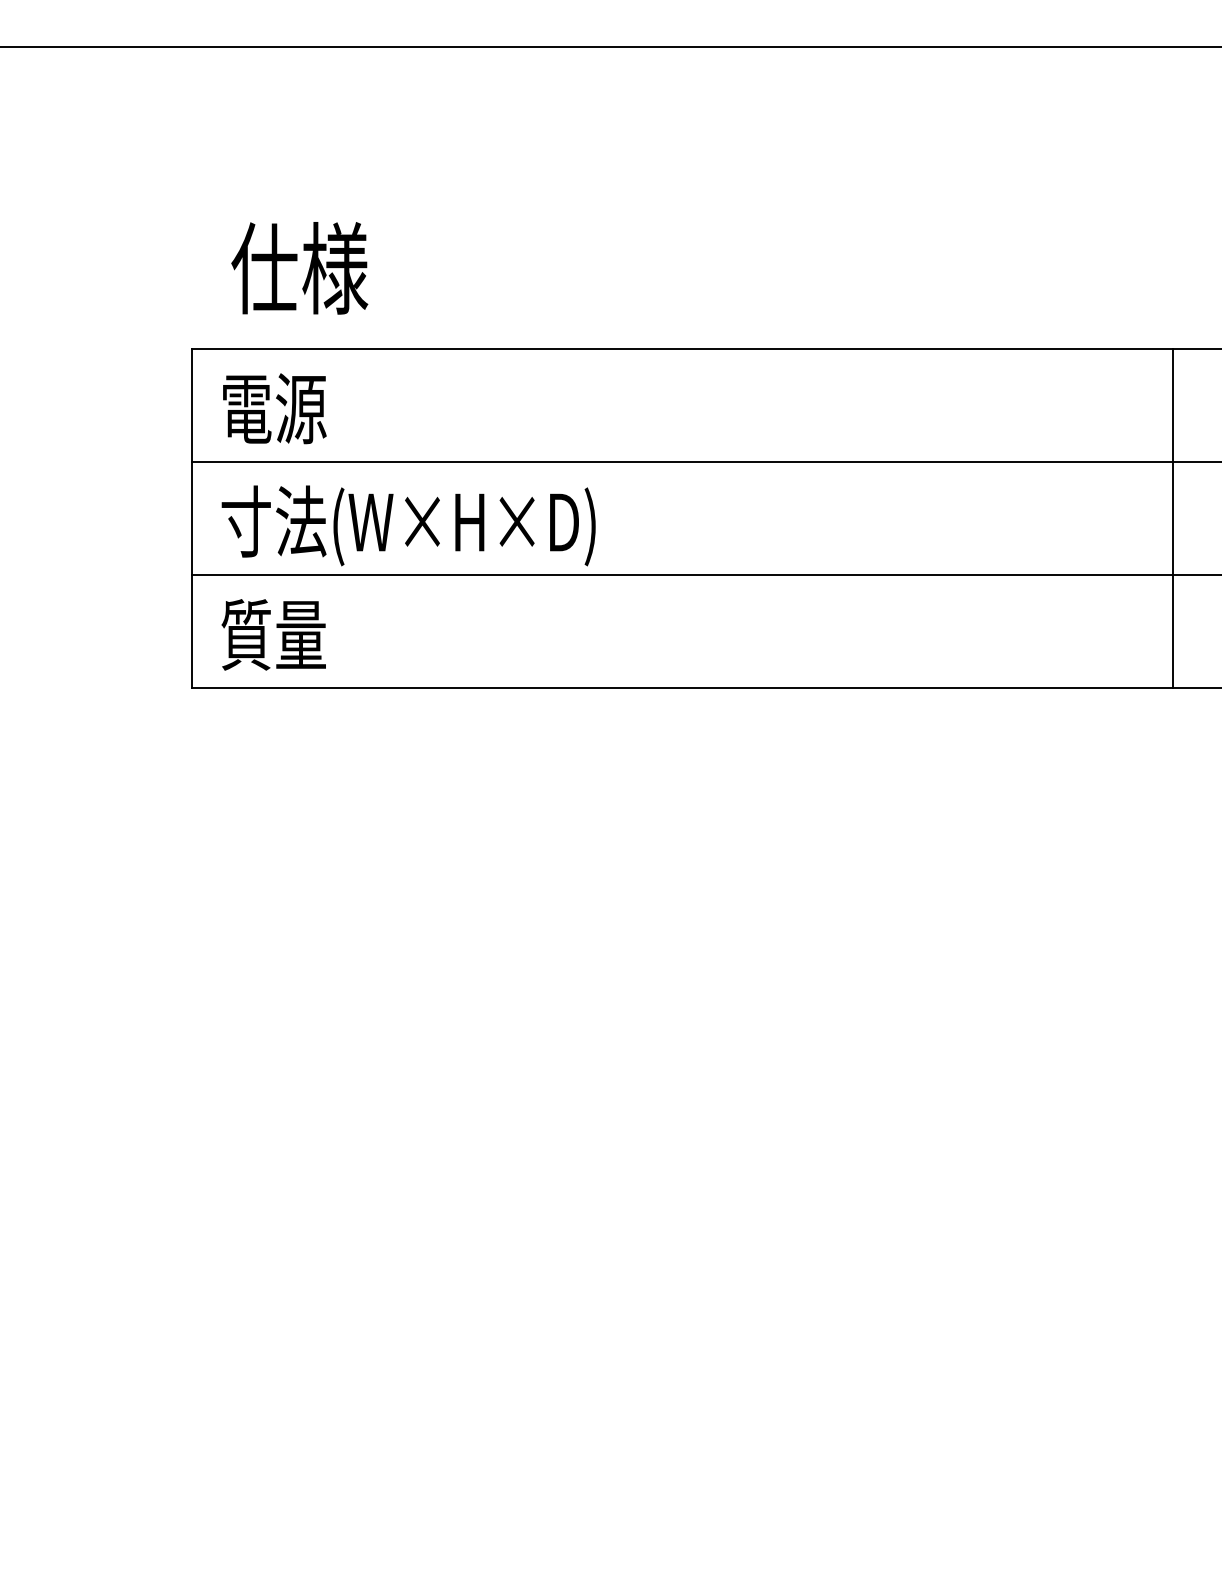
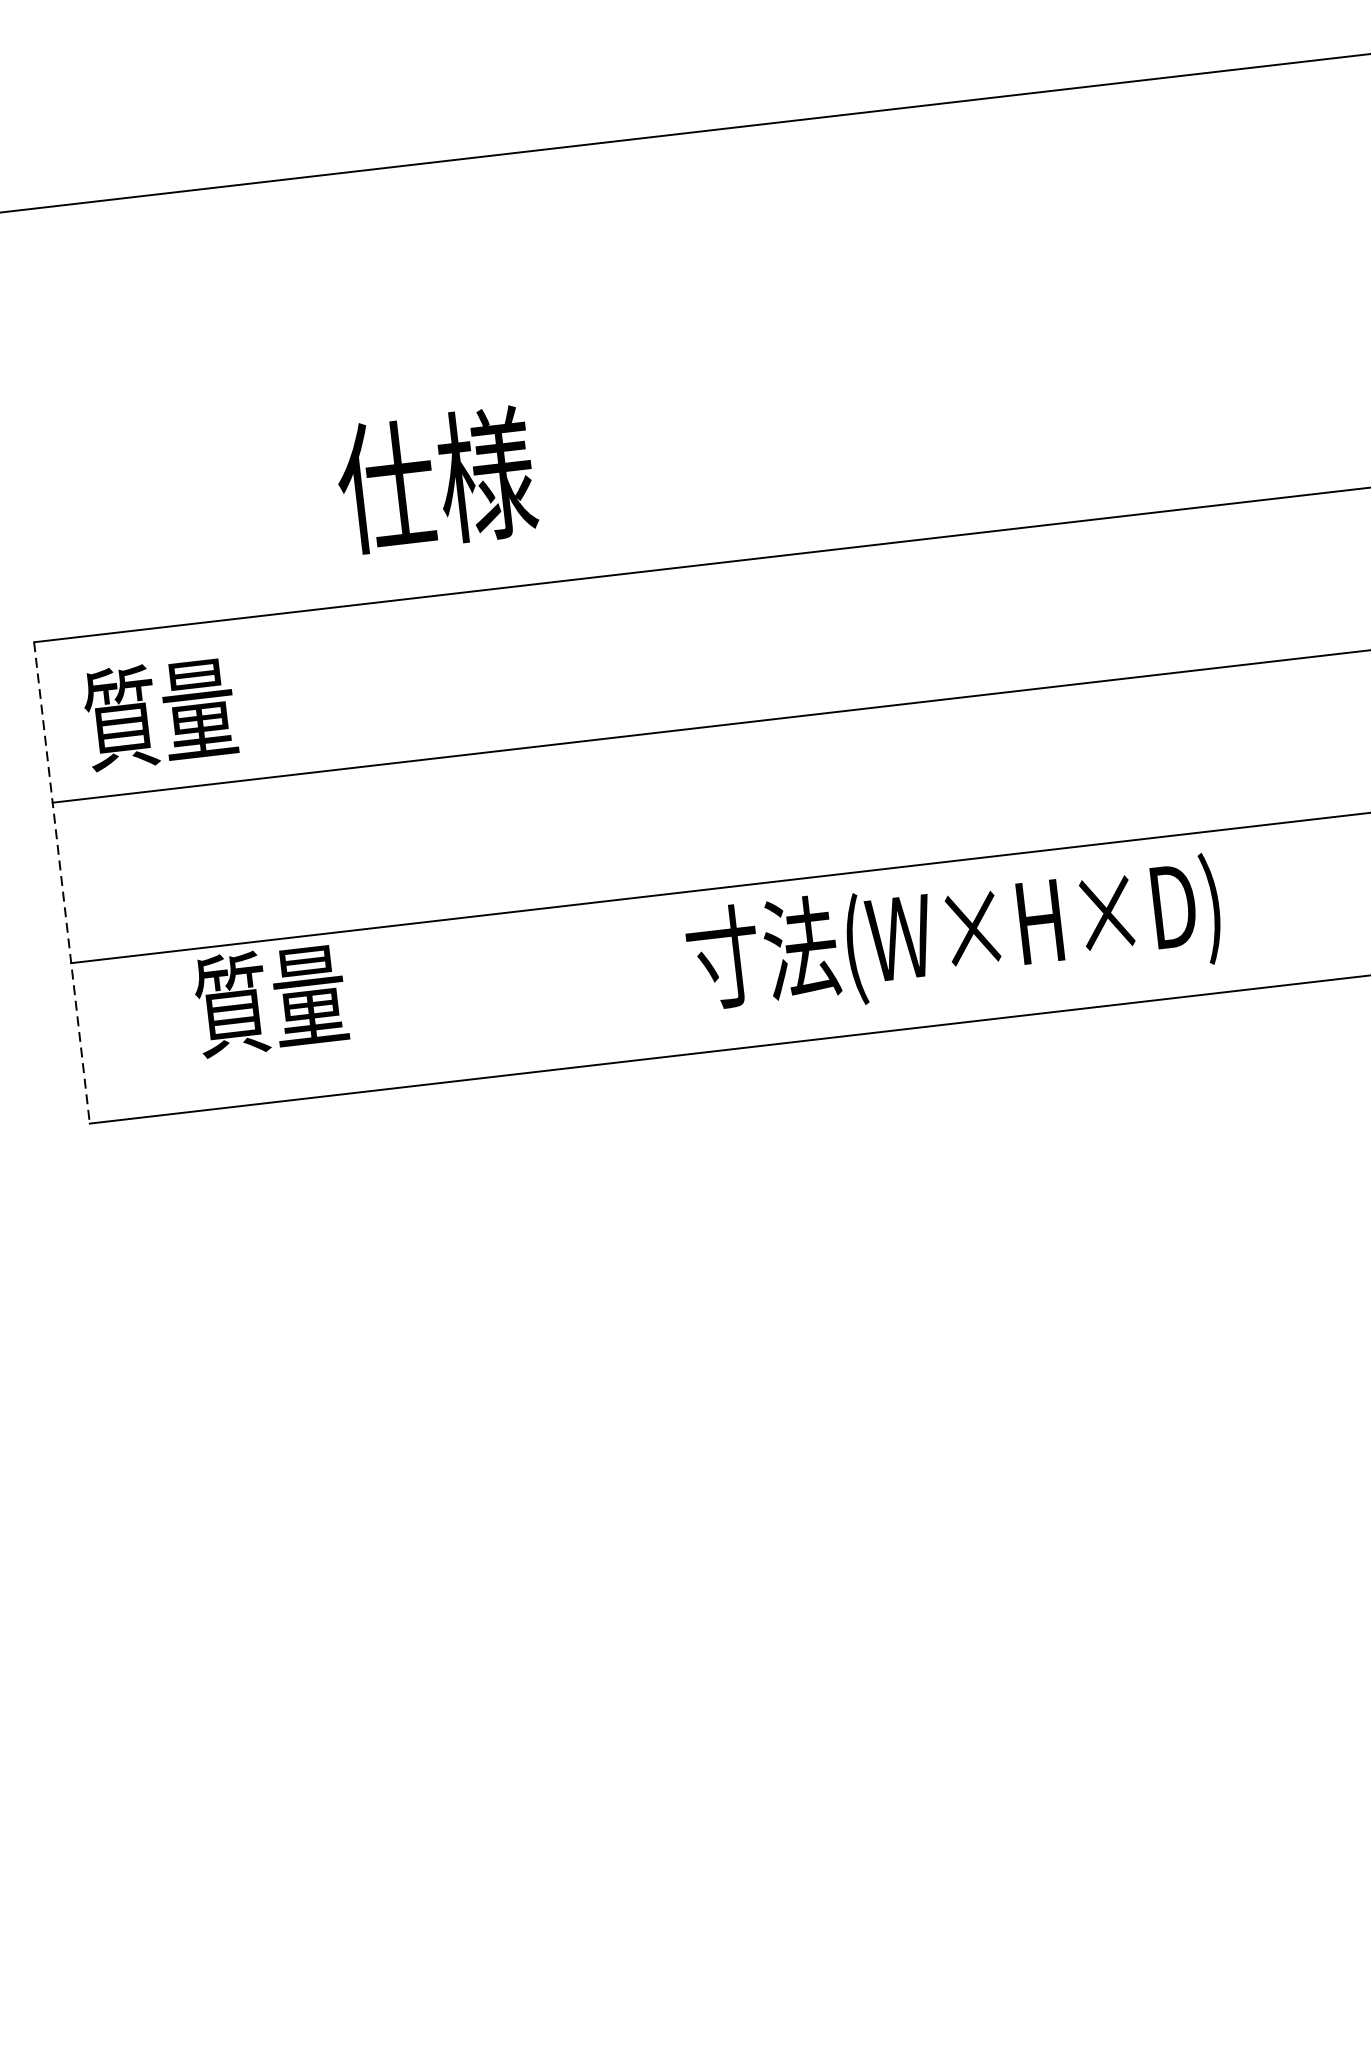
text: (299, 268) -> (435, 480), moved
text: (273, 408) -> (159, 713), 電源 -> 質量
line: (191, 518) -> (61, 882), solid -> dashed
text: (408, 525) -> (953, 936), moved
text: (273, 634) -> (270, 999), moved

